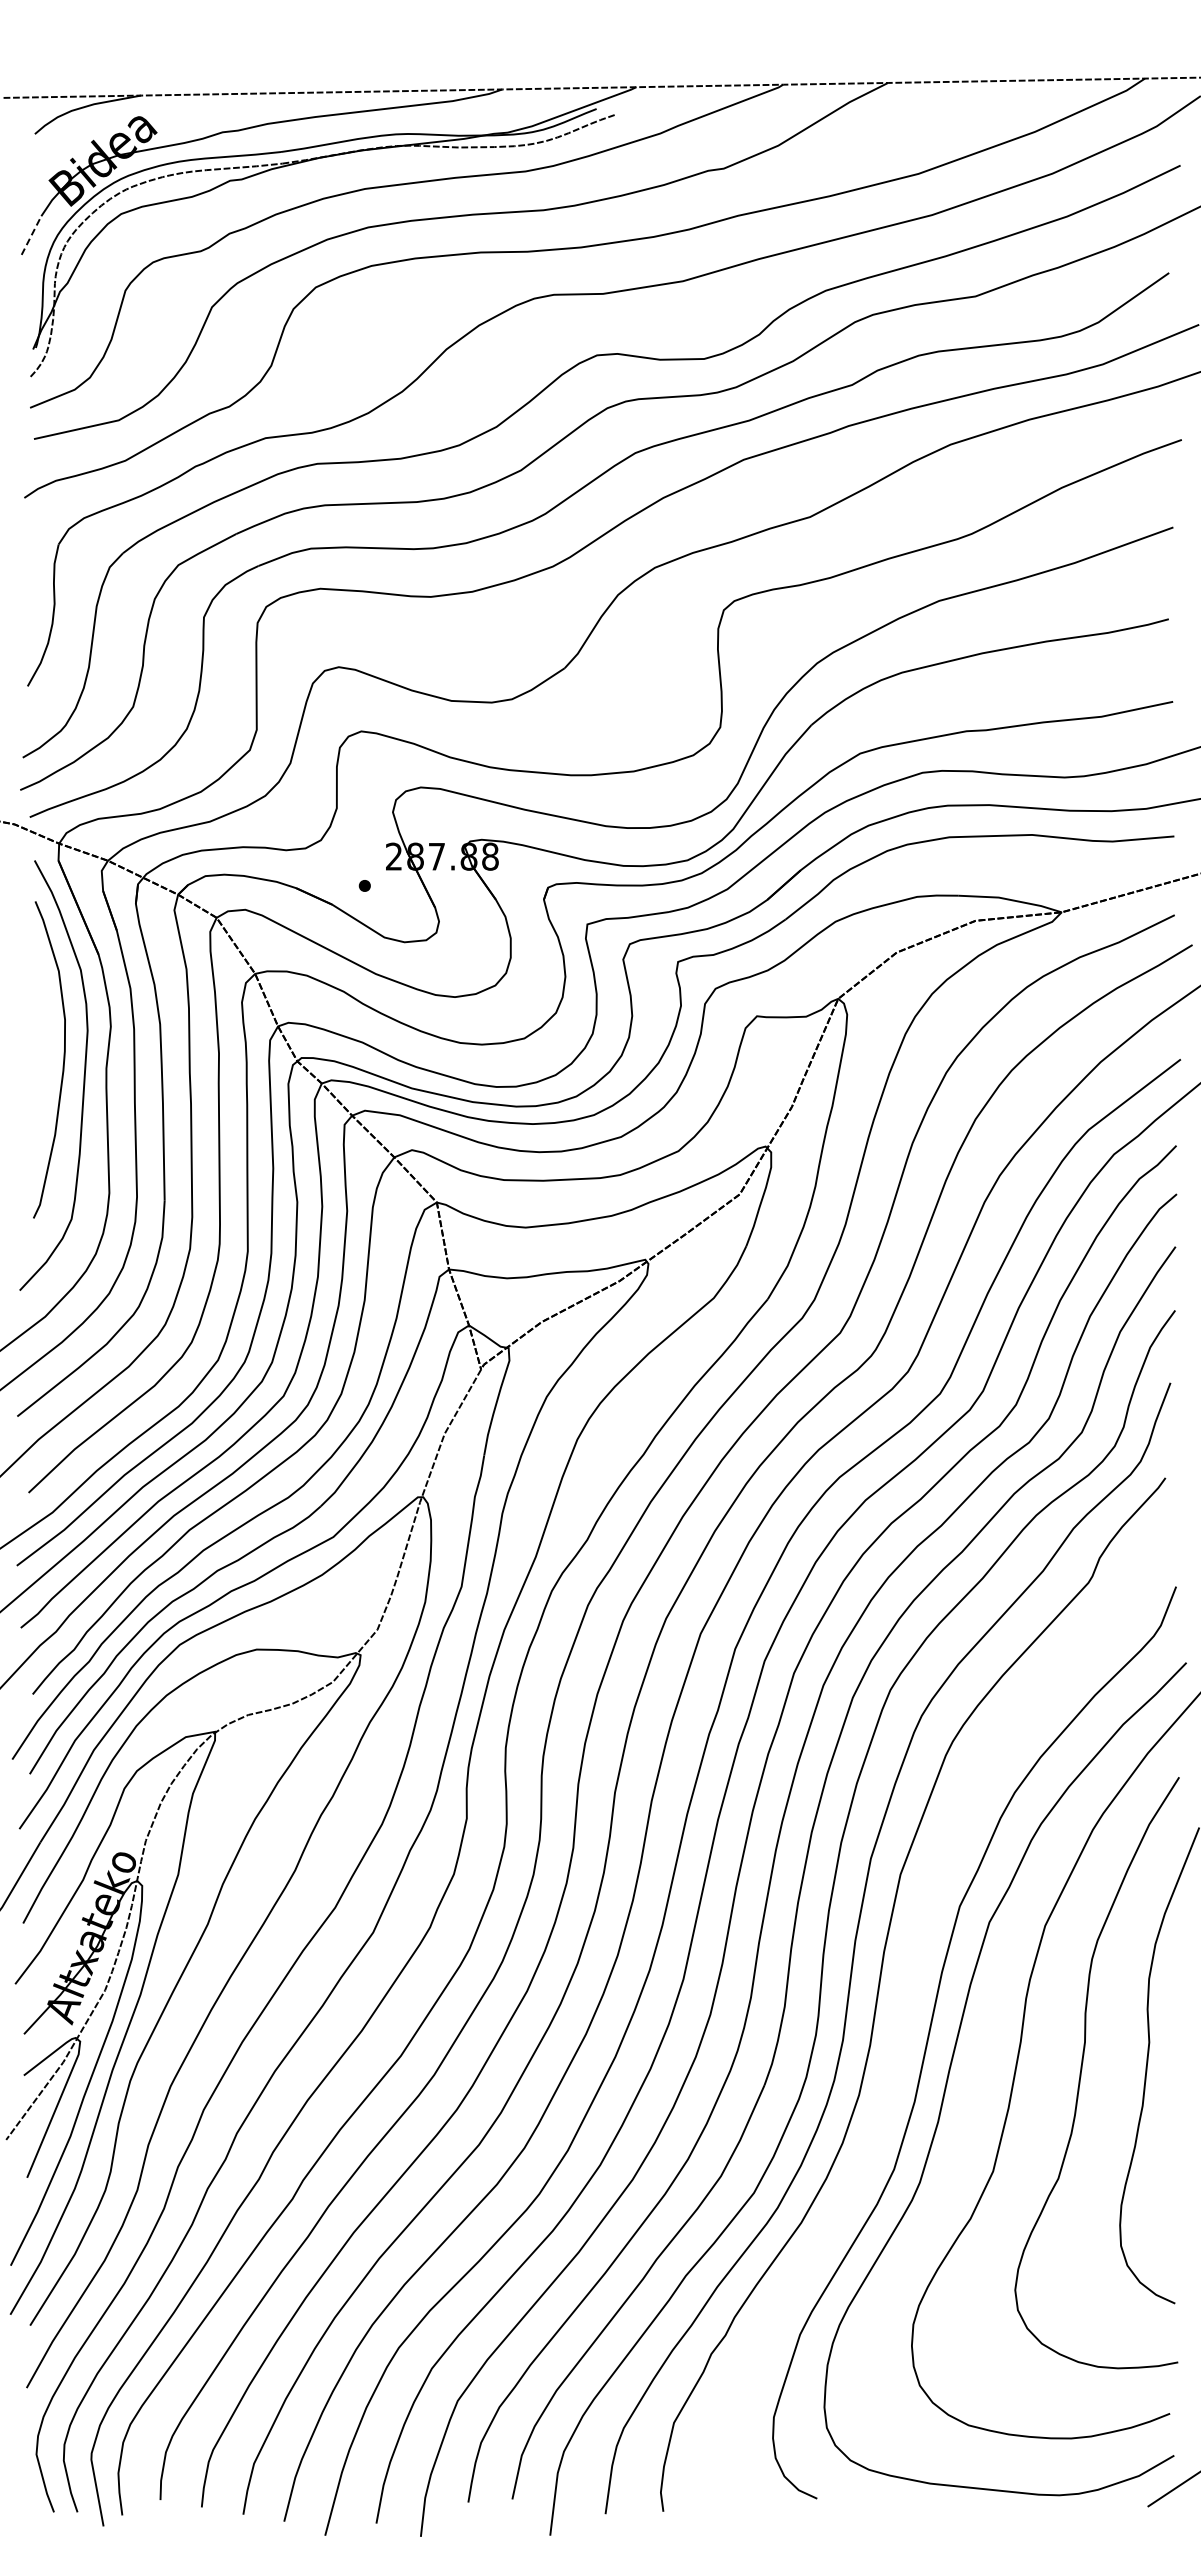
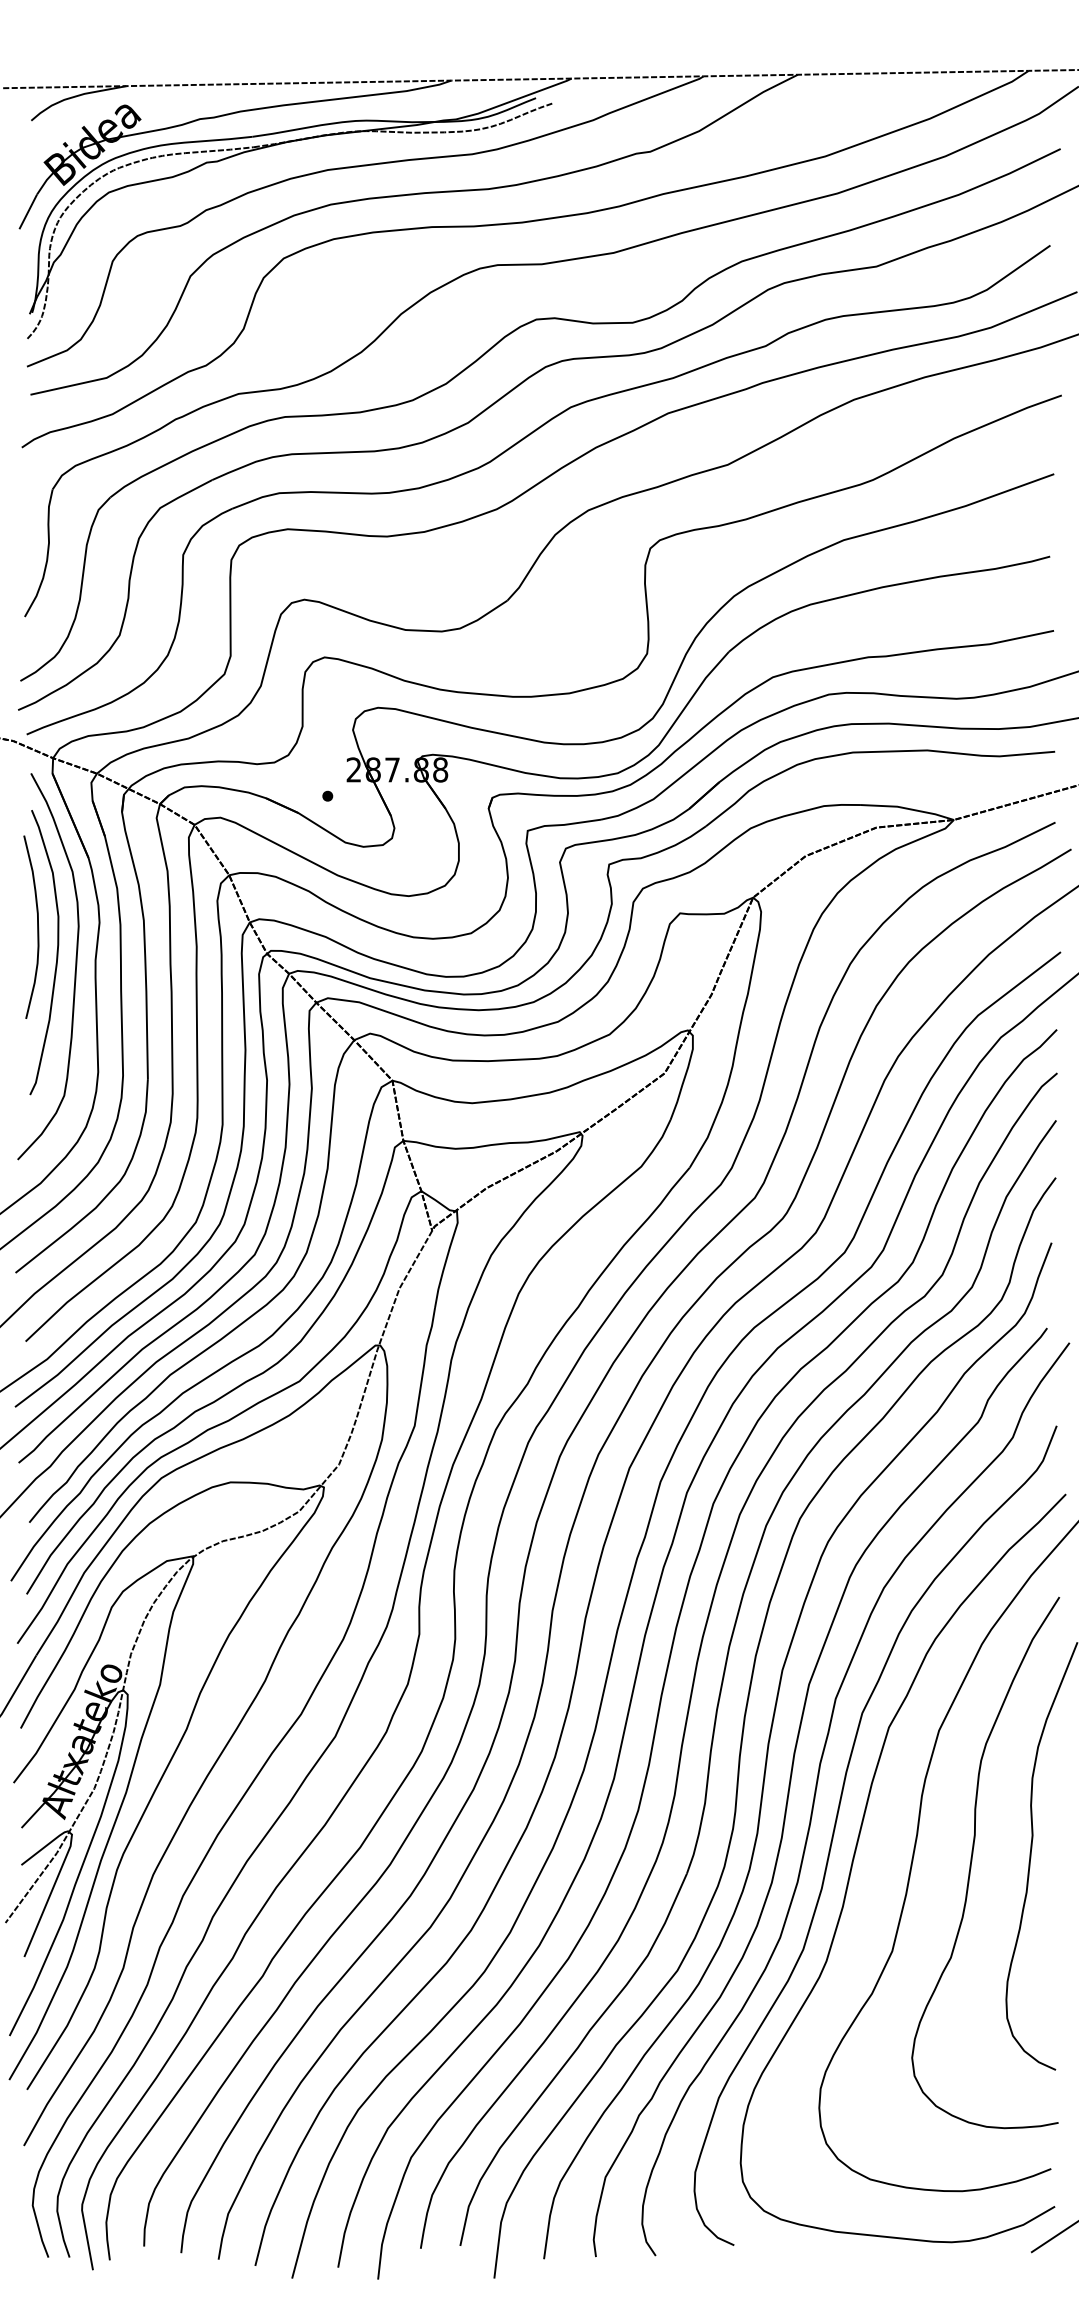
line: (31, 235) -> (28, 211), dashed -> solid
curve: (41, 1031) -> (37, 927), added
curve: (908, 1996) -> (816, 1794), added

